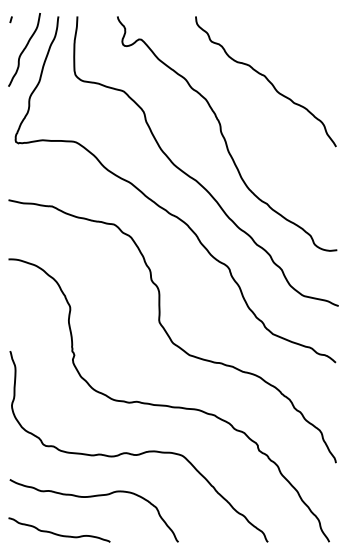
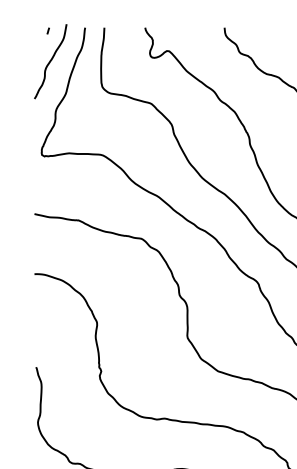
line: (10, 19) -> (47, 30), moved

